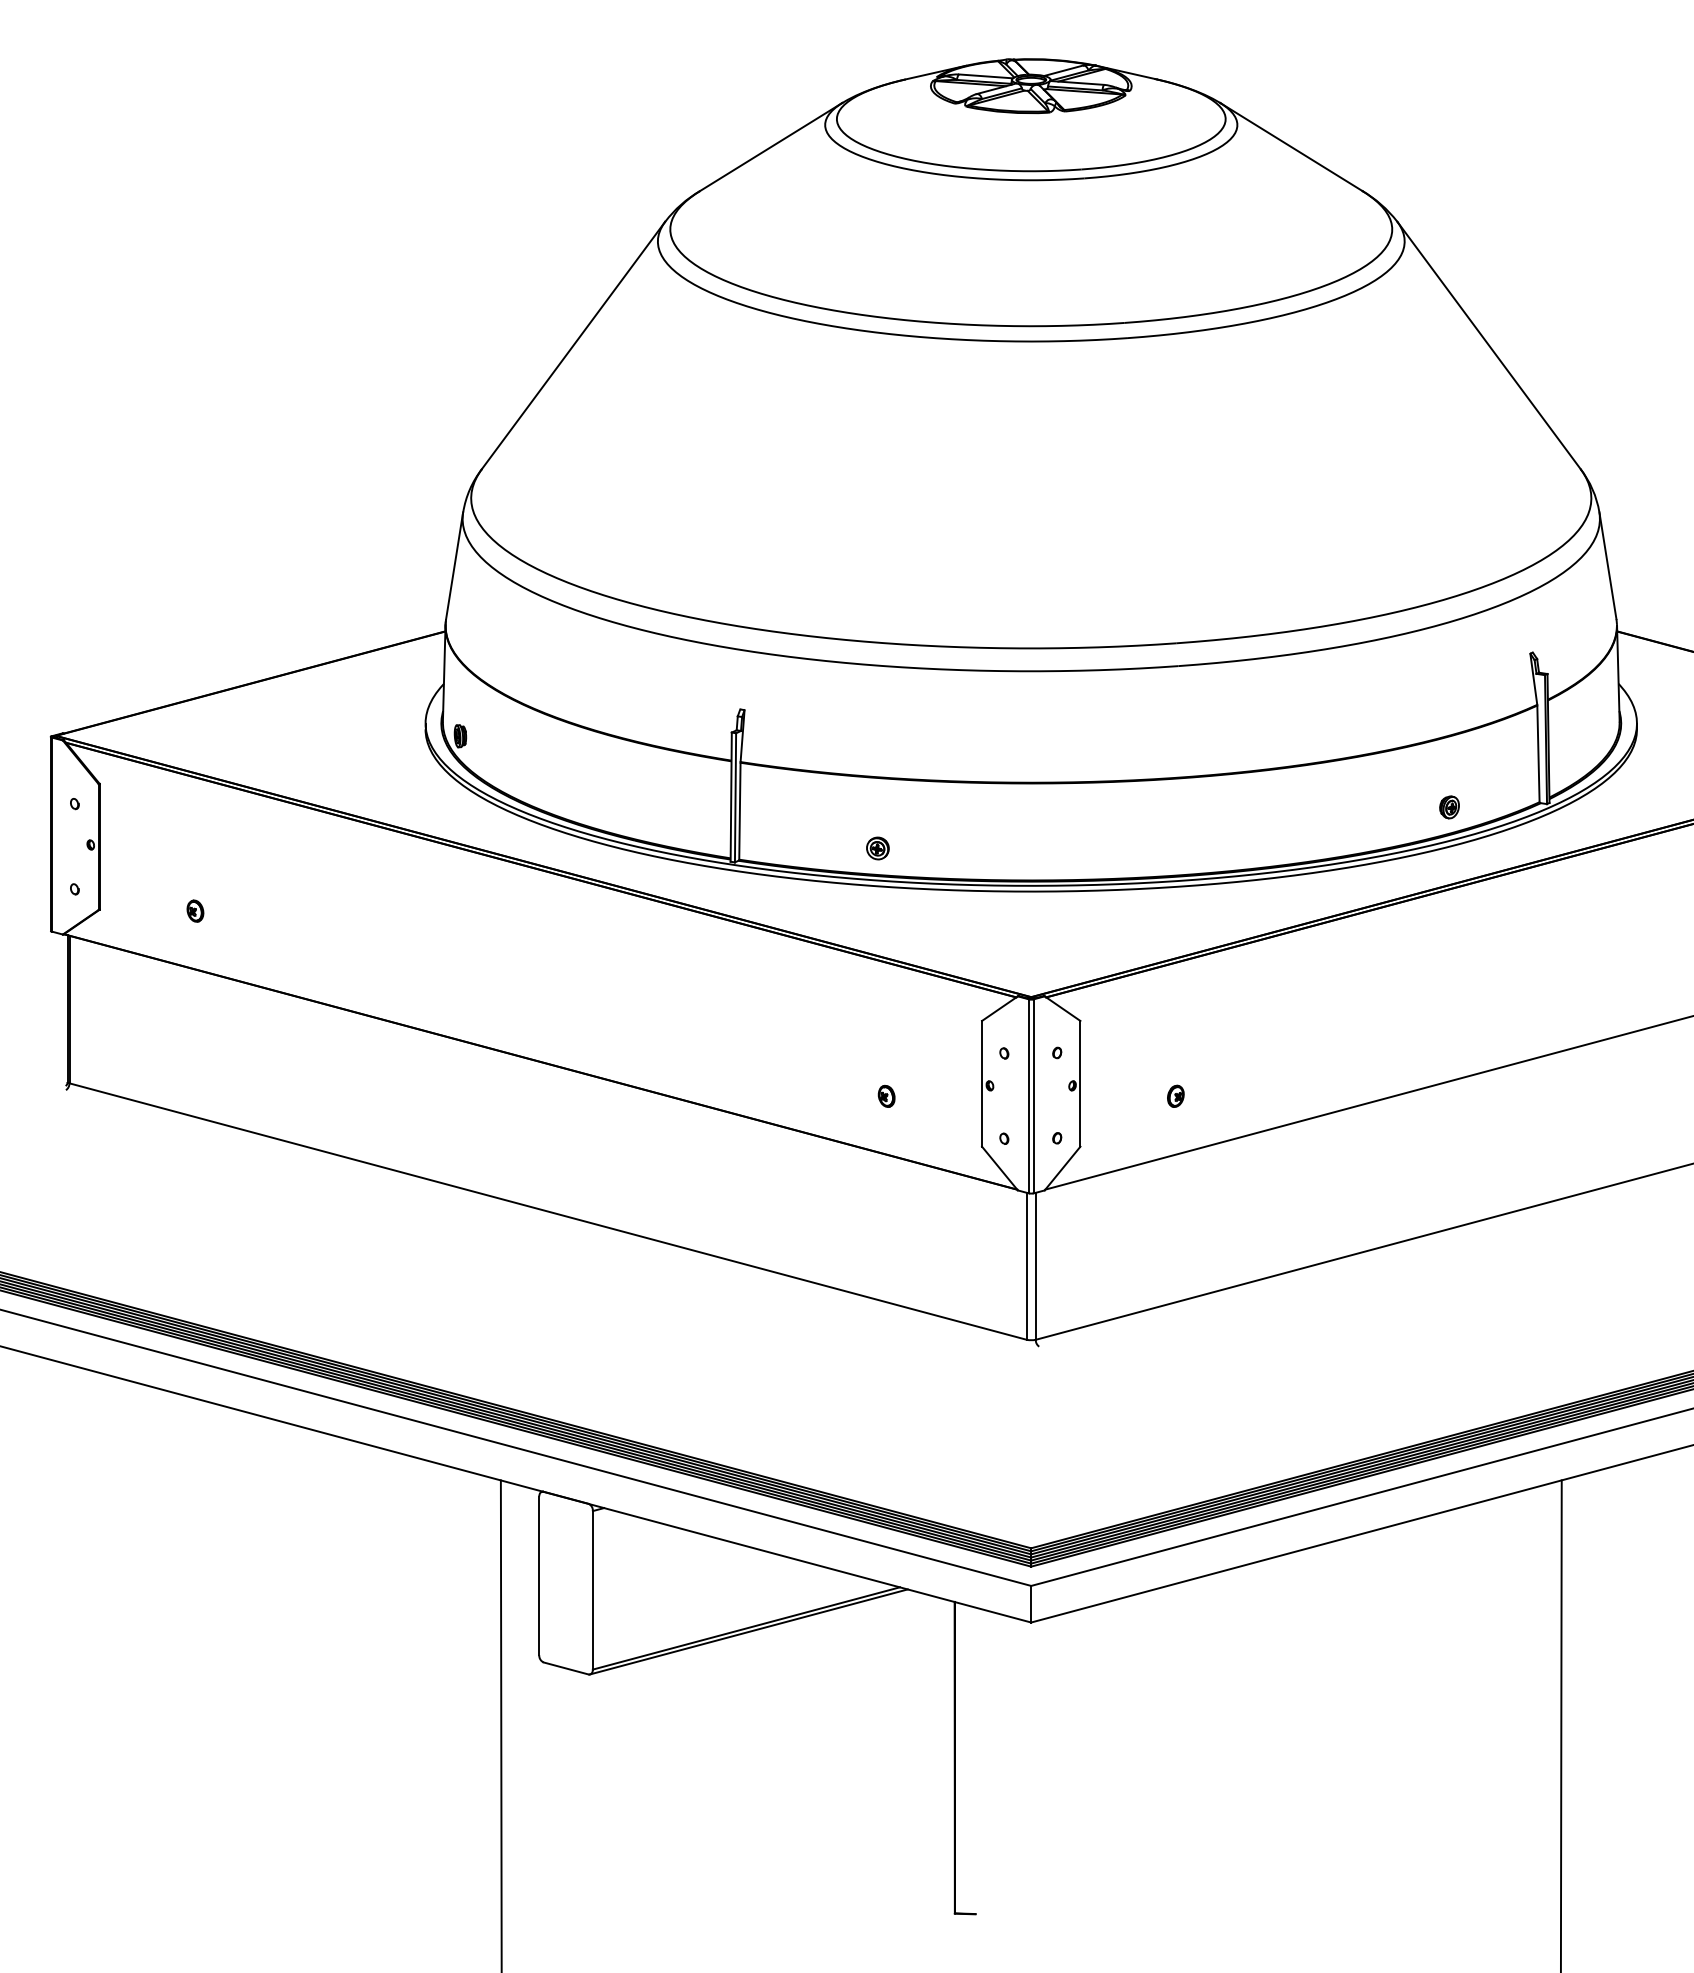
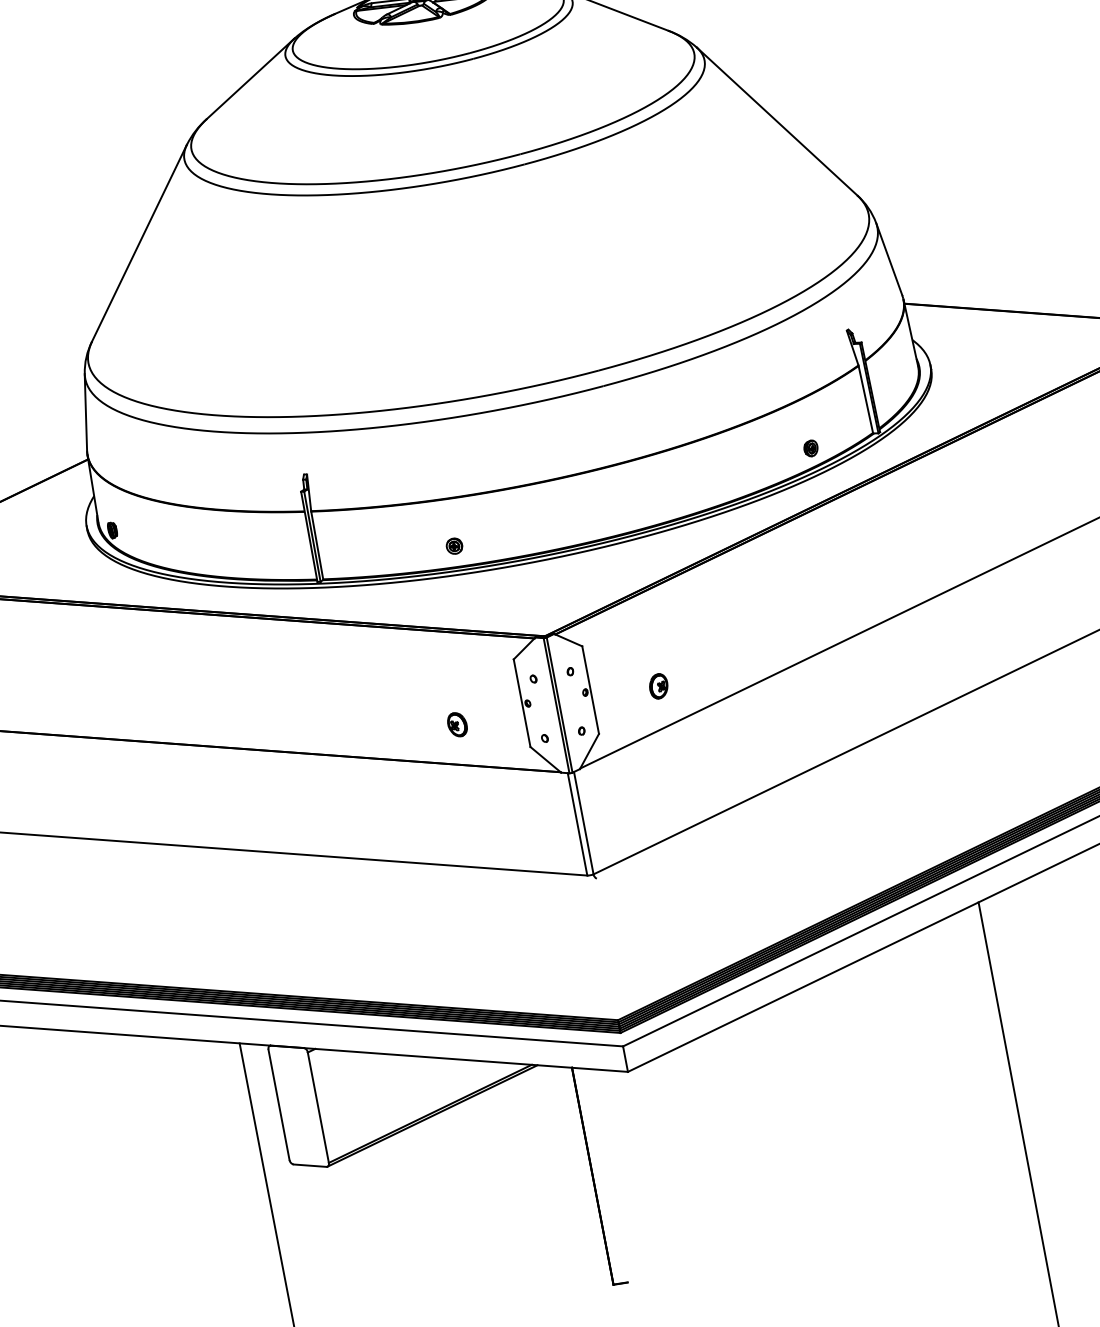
part: (877, 848) -> (454, 546), moved
part: (886, 1095) -> (457, 724), size x1.6
part: (1175, 1095) -> (658, 685), size x1.6

